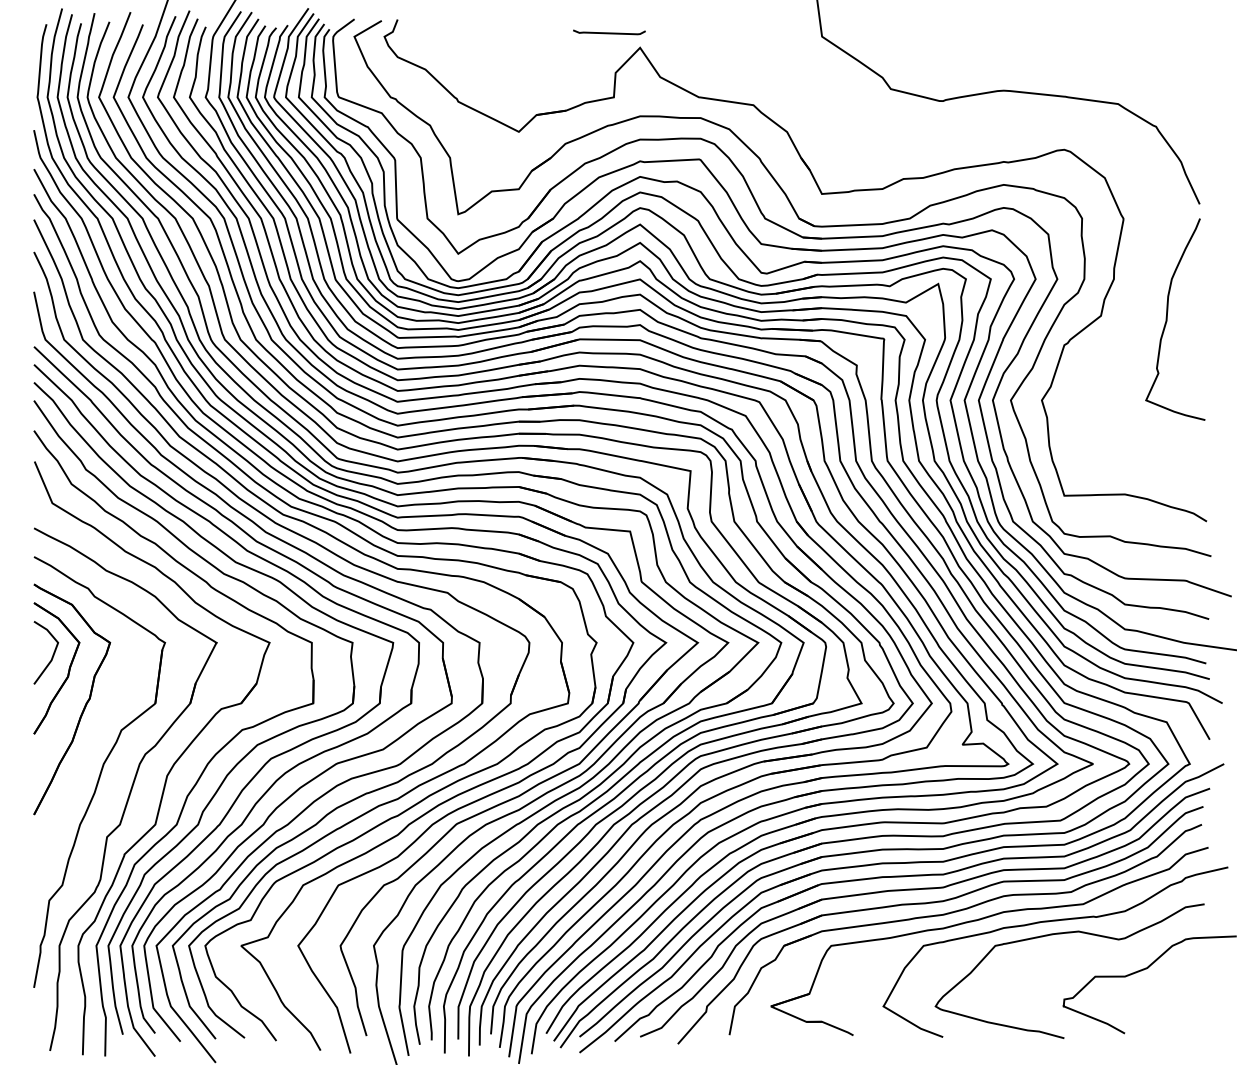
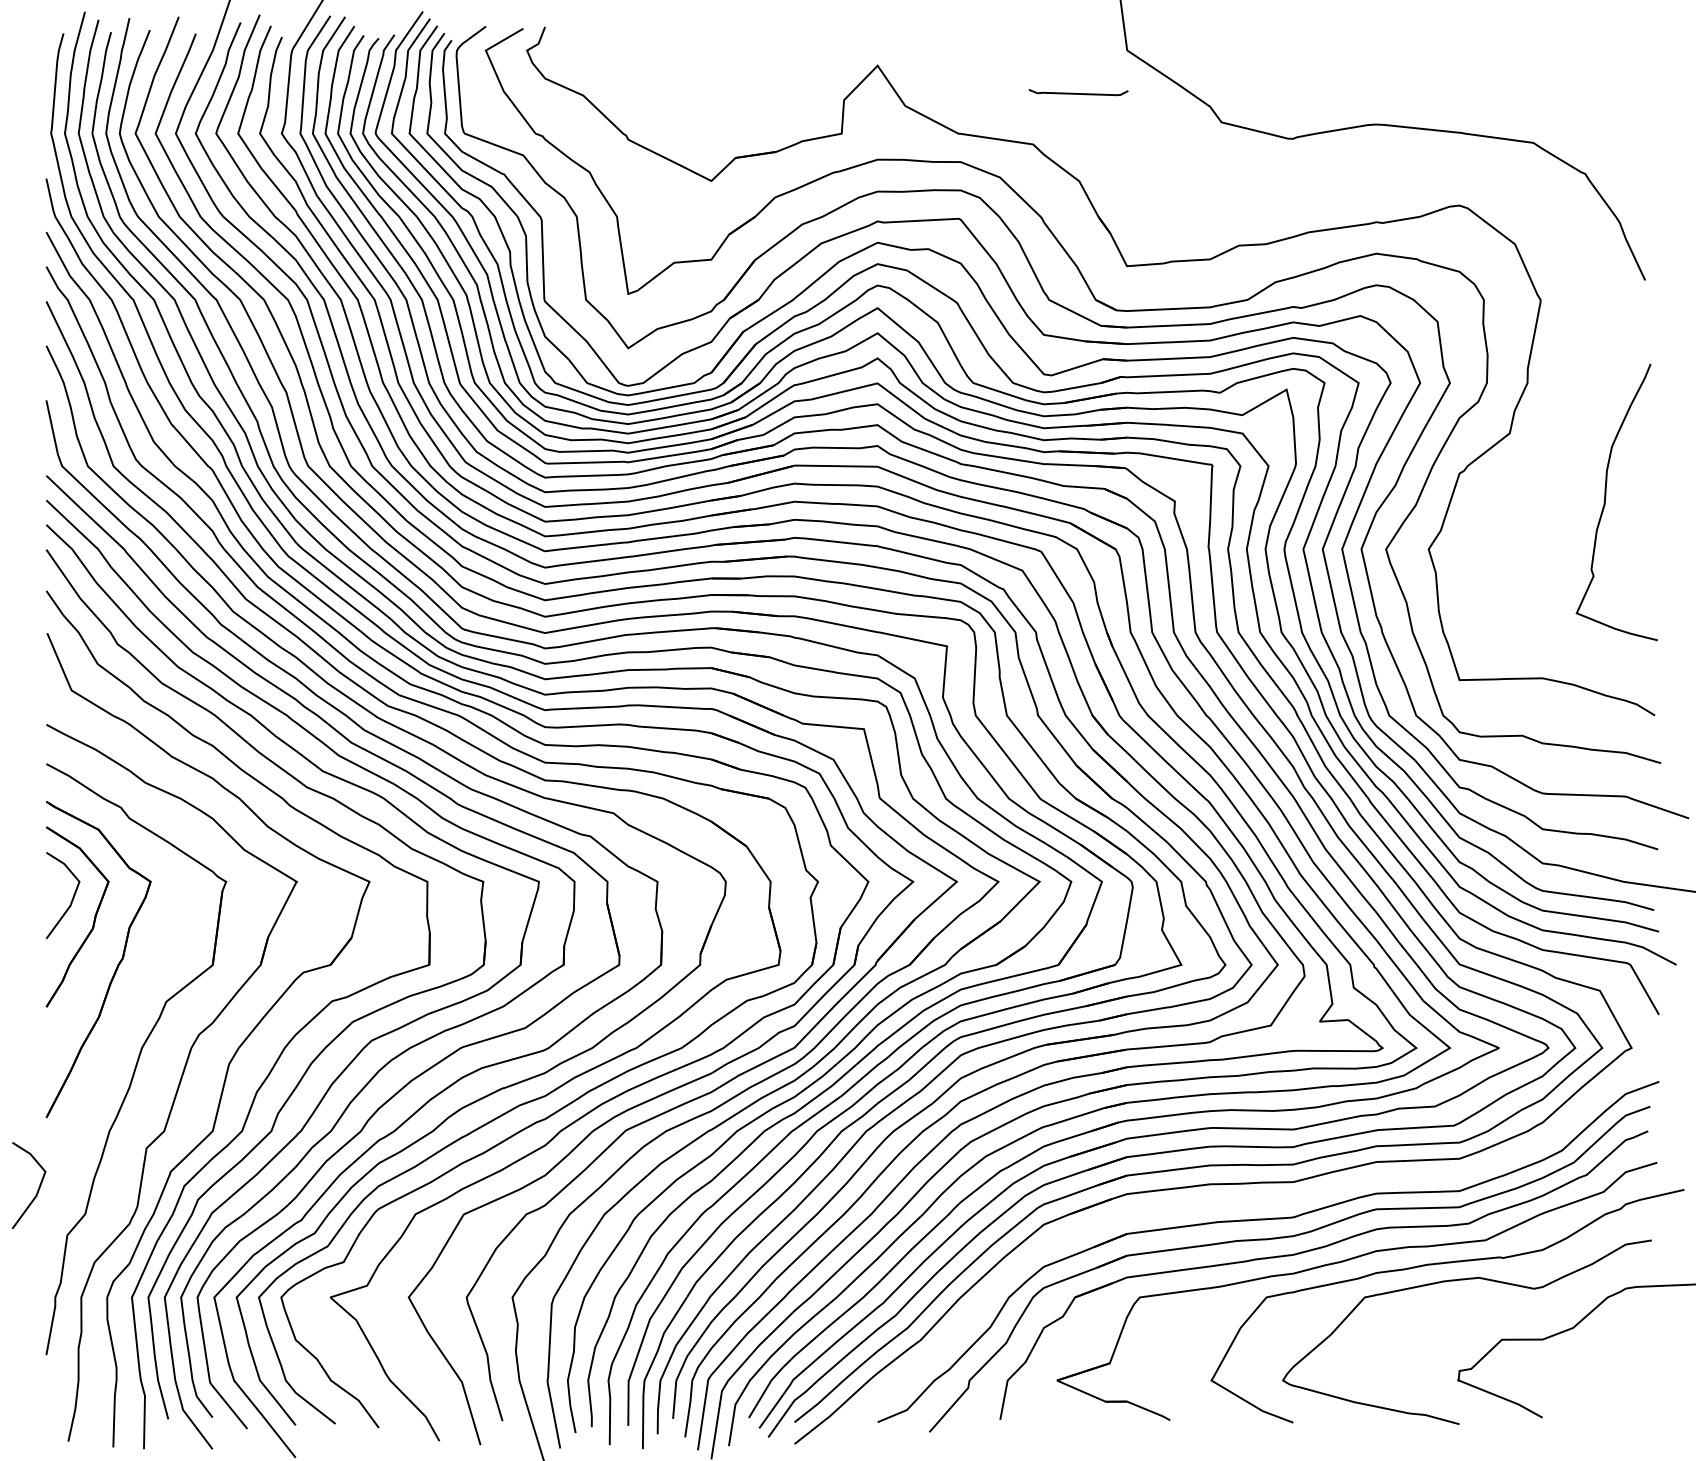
curve: (609, 33) -> (1078, 93), moved
curve: (1167, 319) -> (1605, 502), moved
line: (27, 867) -> (37, 1189), added
part: (914, 876) -> (1254, 1202), removed

